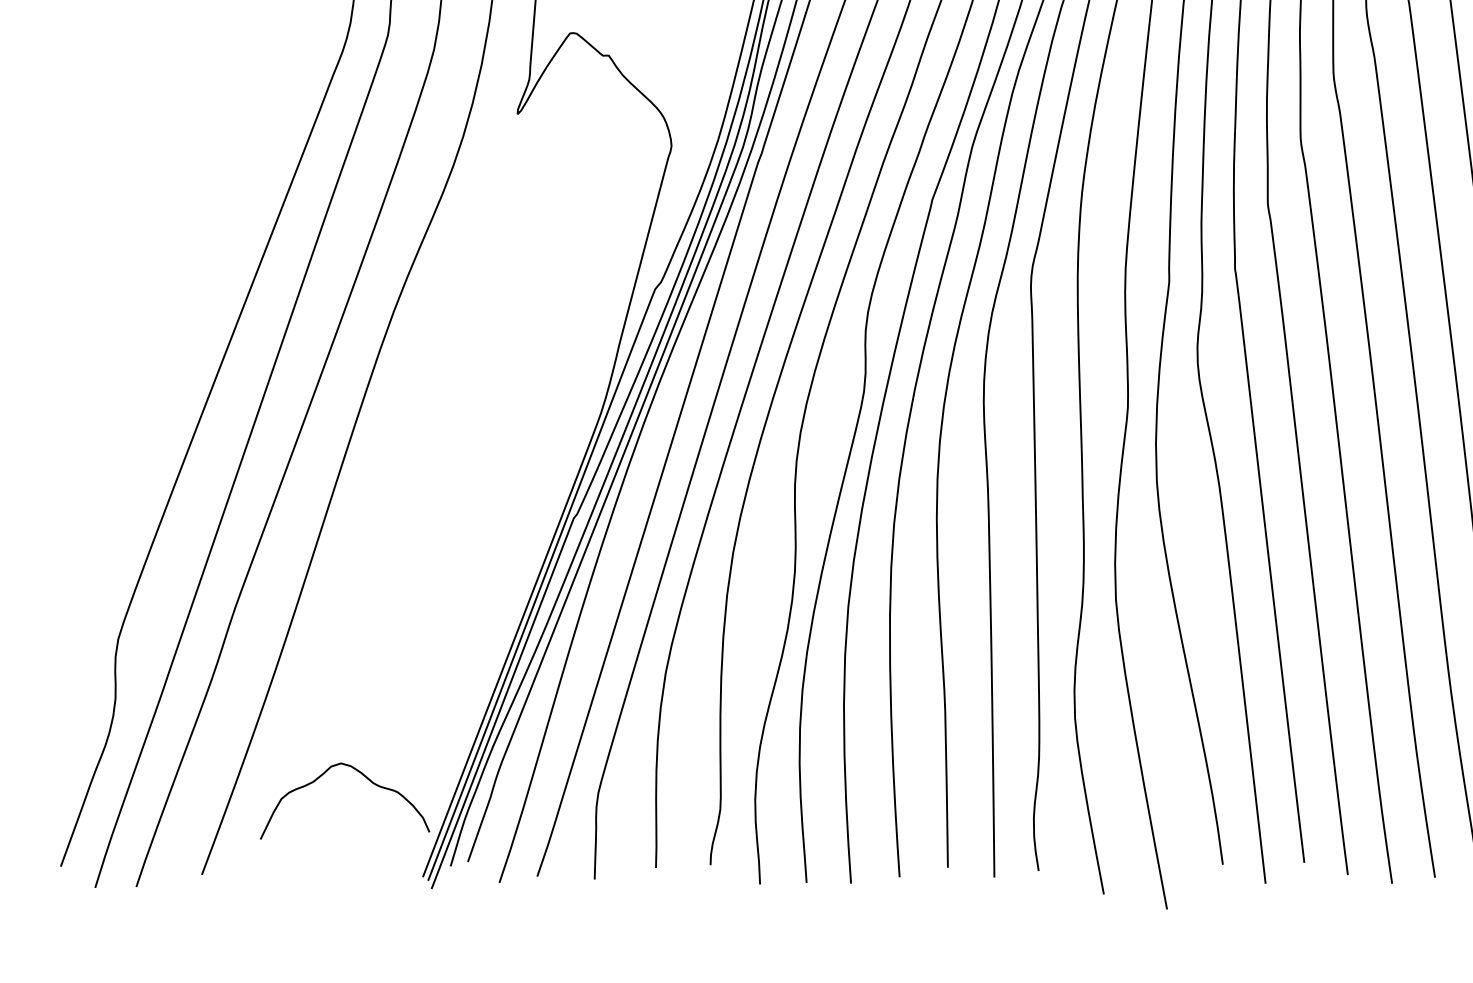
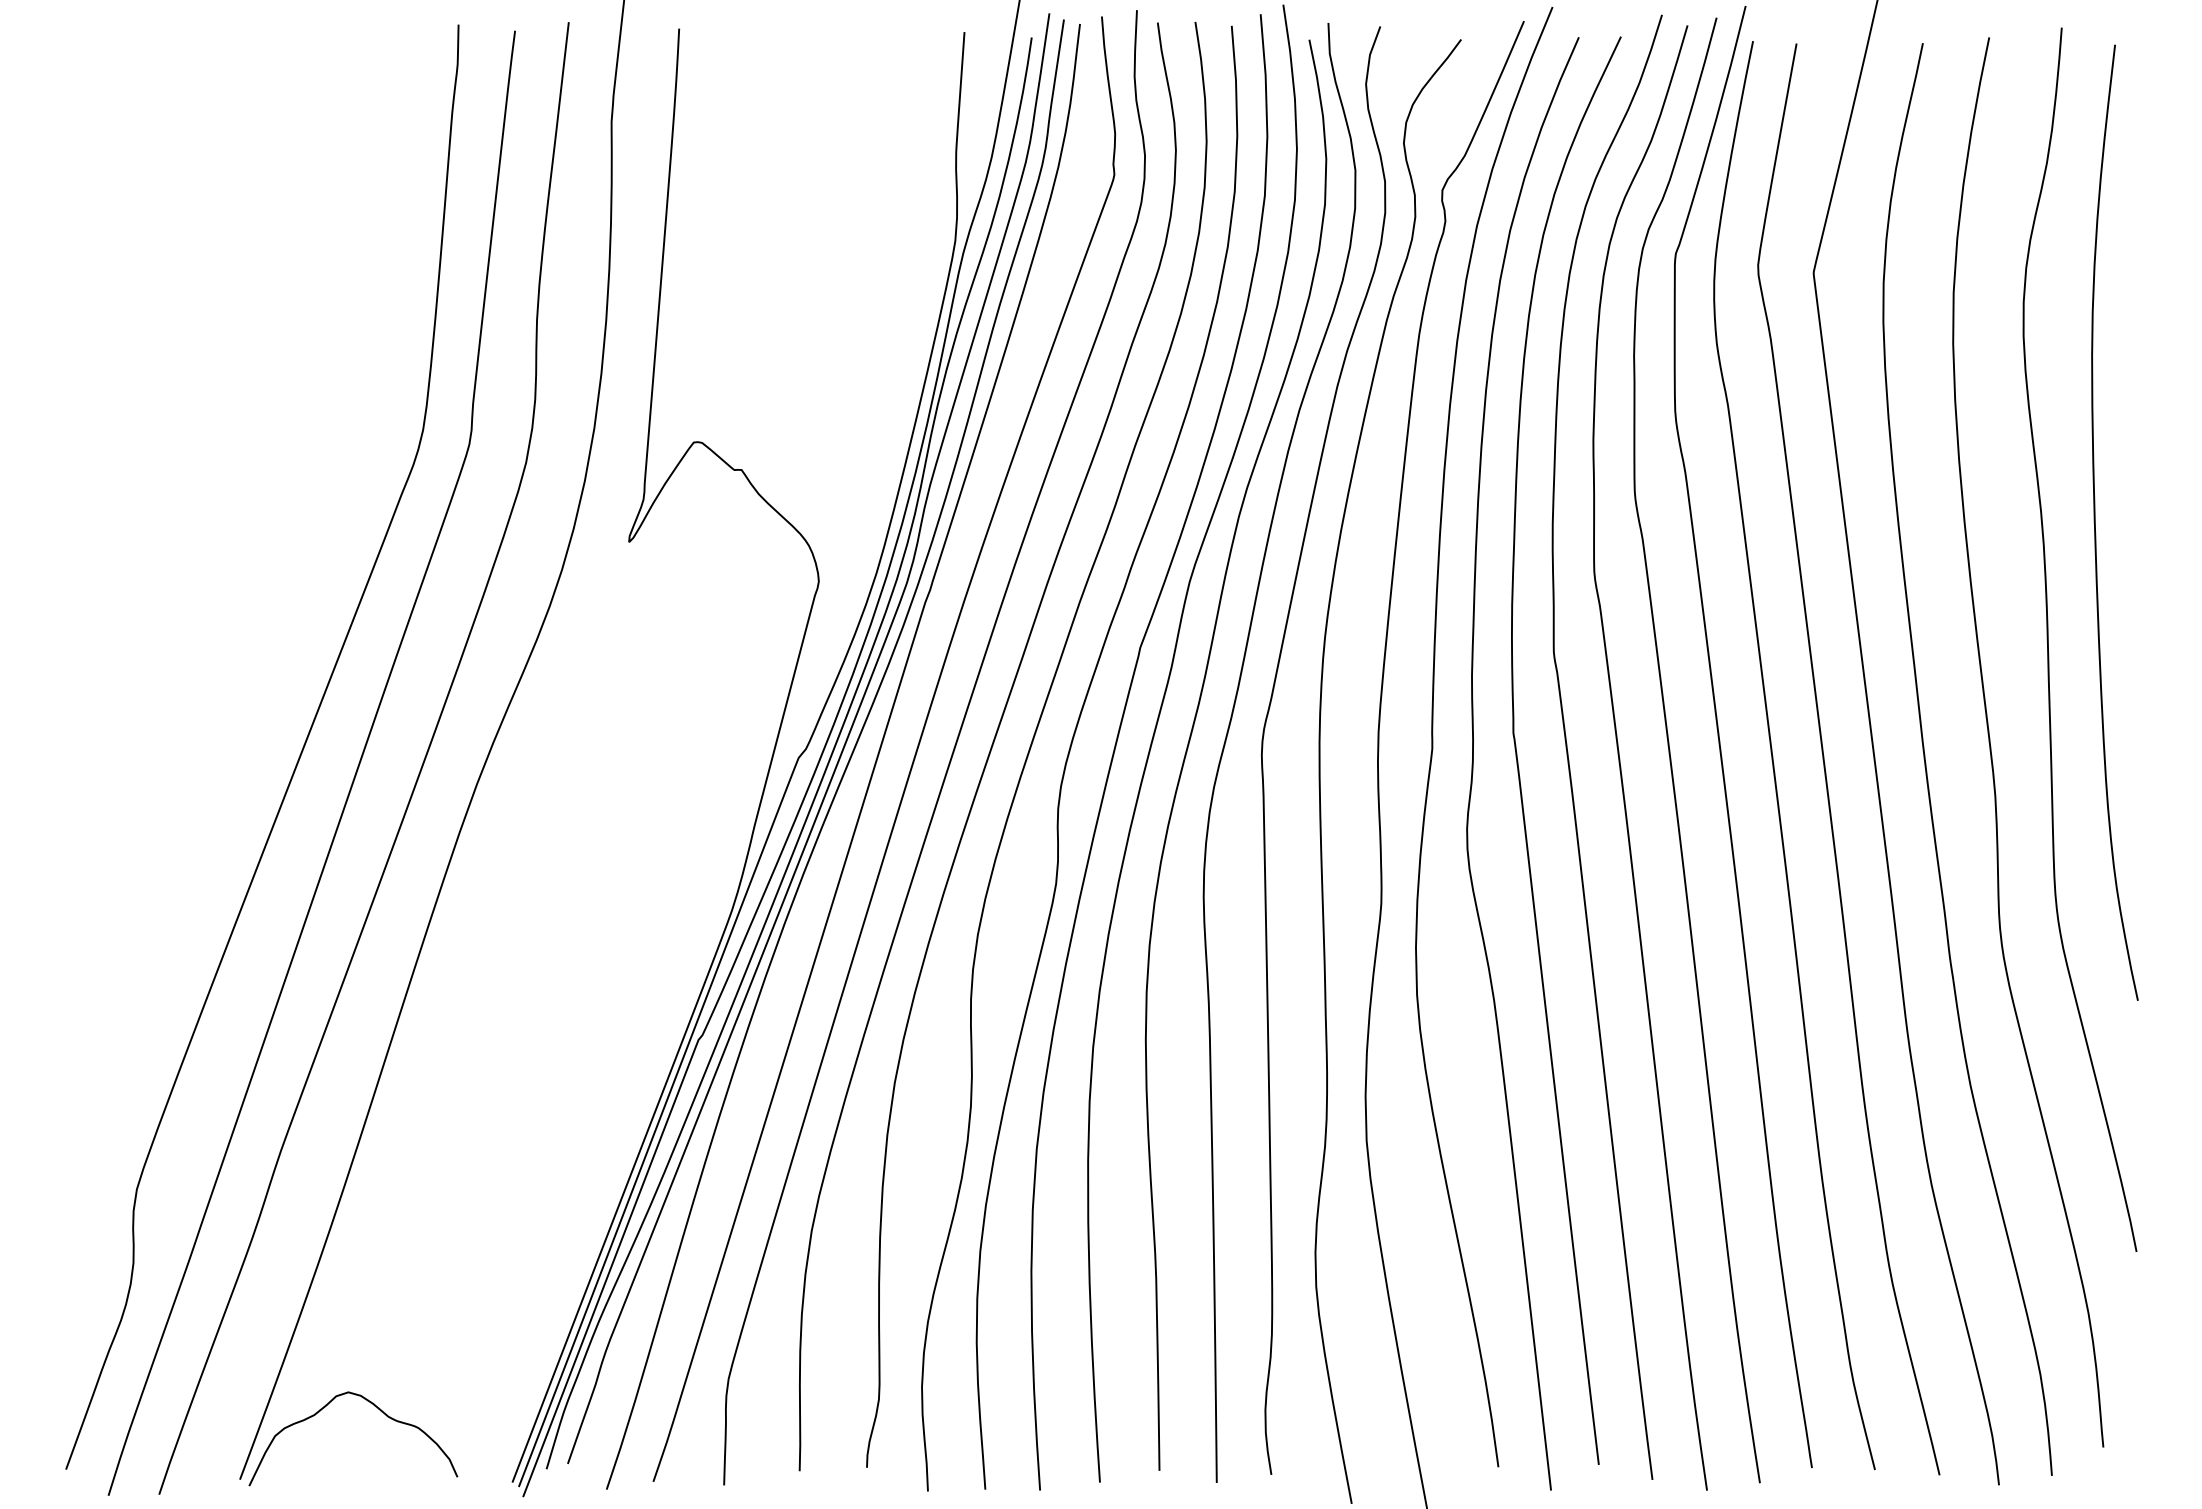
curve: (362, 775) -> (375, 1407), moved

